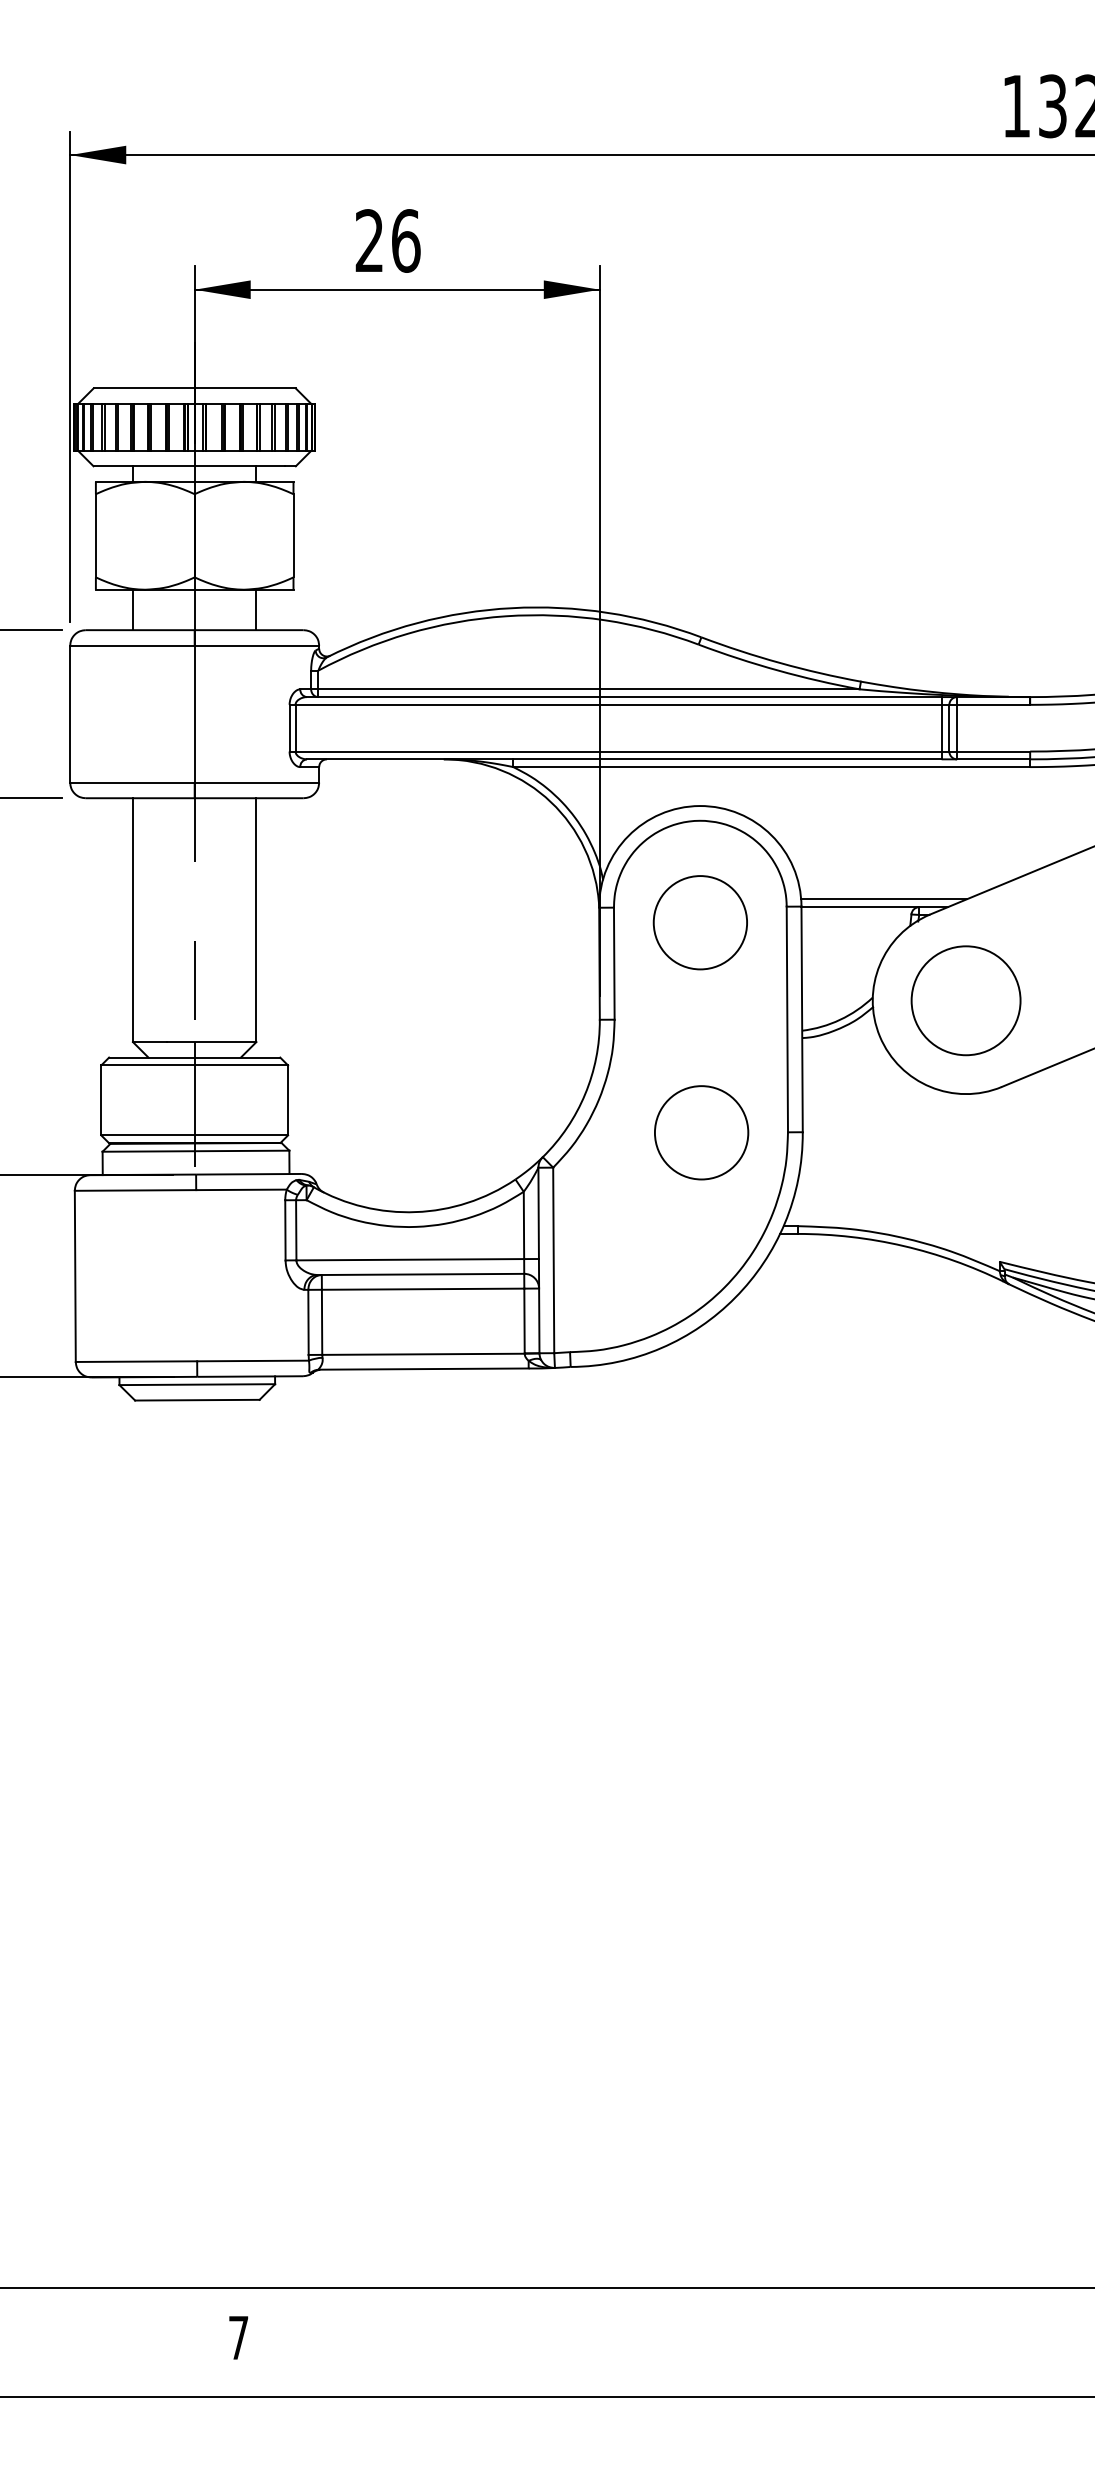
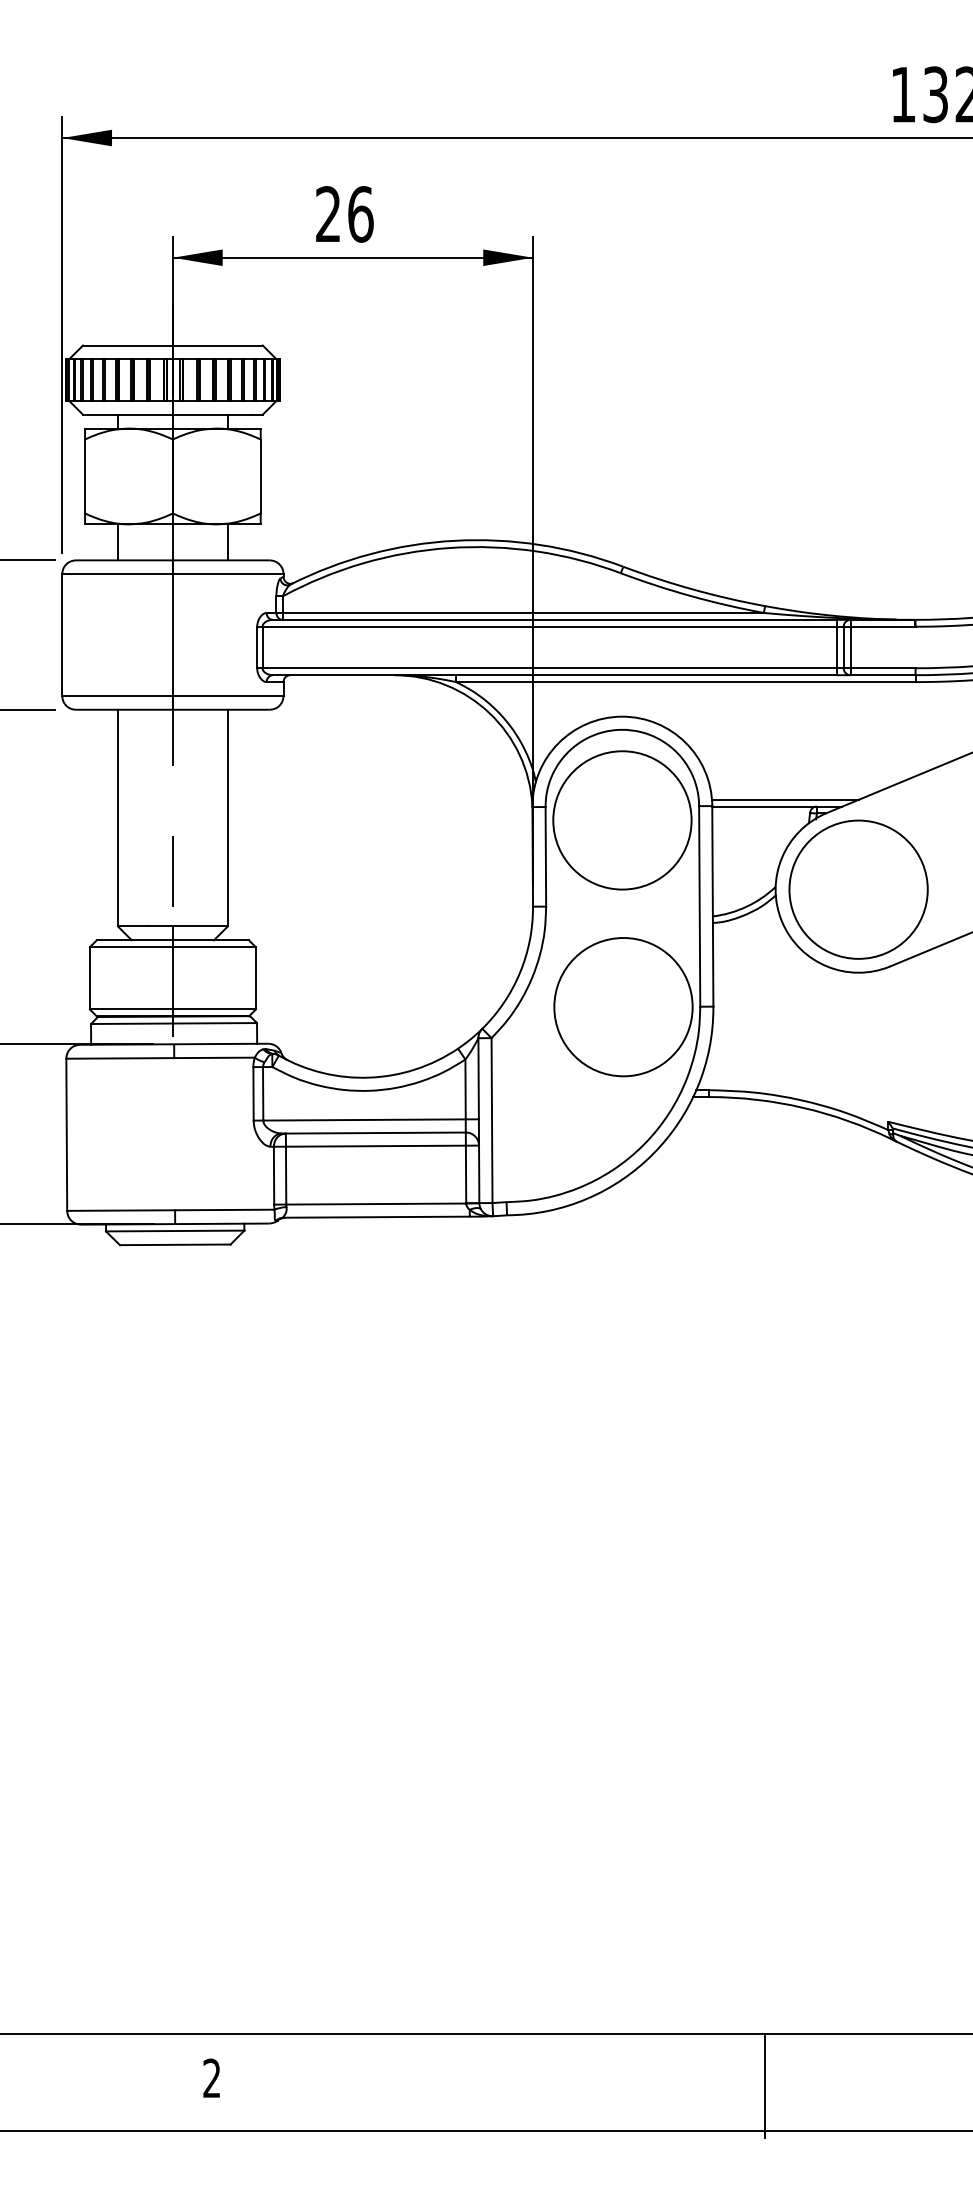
circle: (700, 922) -> (622, 820), size x1.67
circle: (965, 1000) -> (858, 889), size x1.43
circle: (701, 1132) -> (623, 1006), size x1.67
text: (238, 2337) -> (211, 2078), 7 -> 2
line: (860, 2345) -> (764, 2085), added

